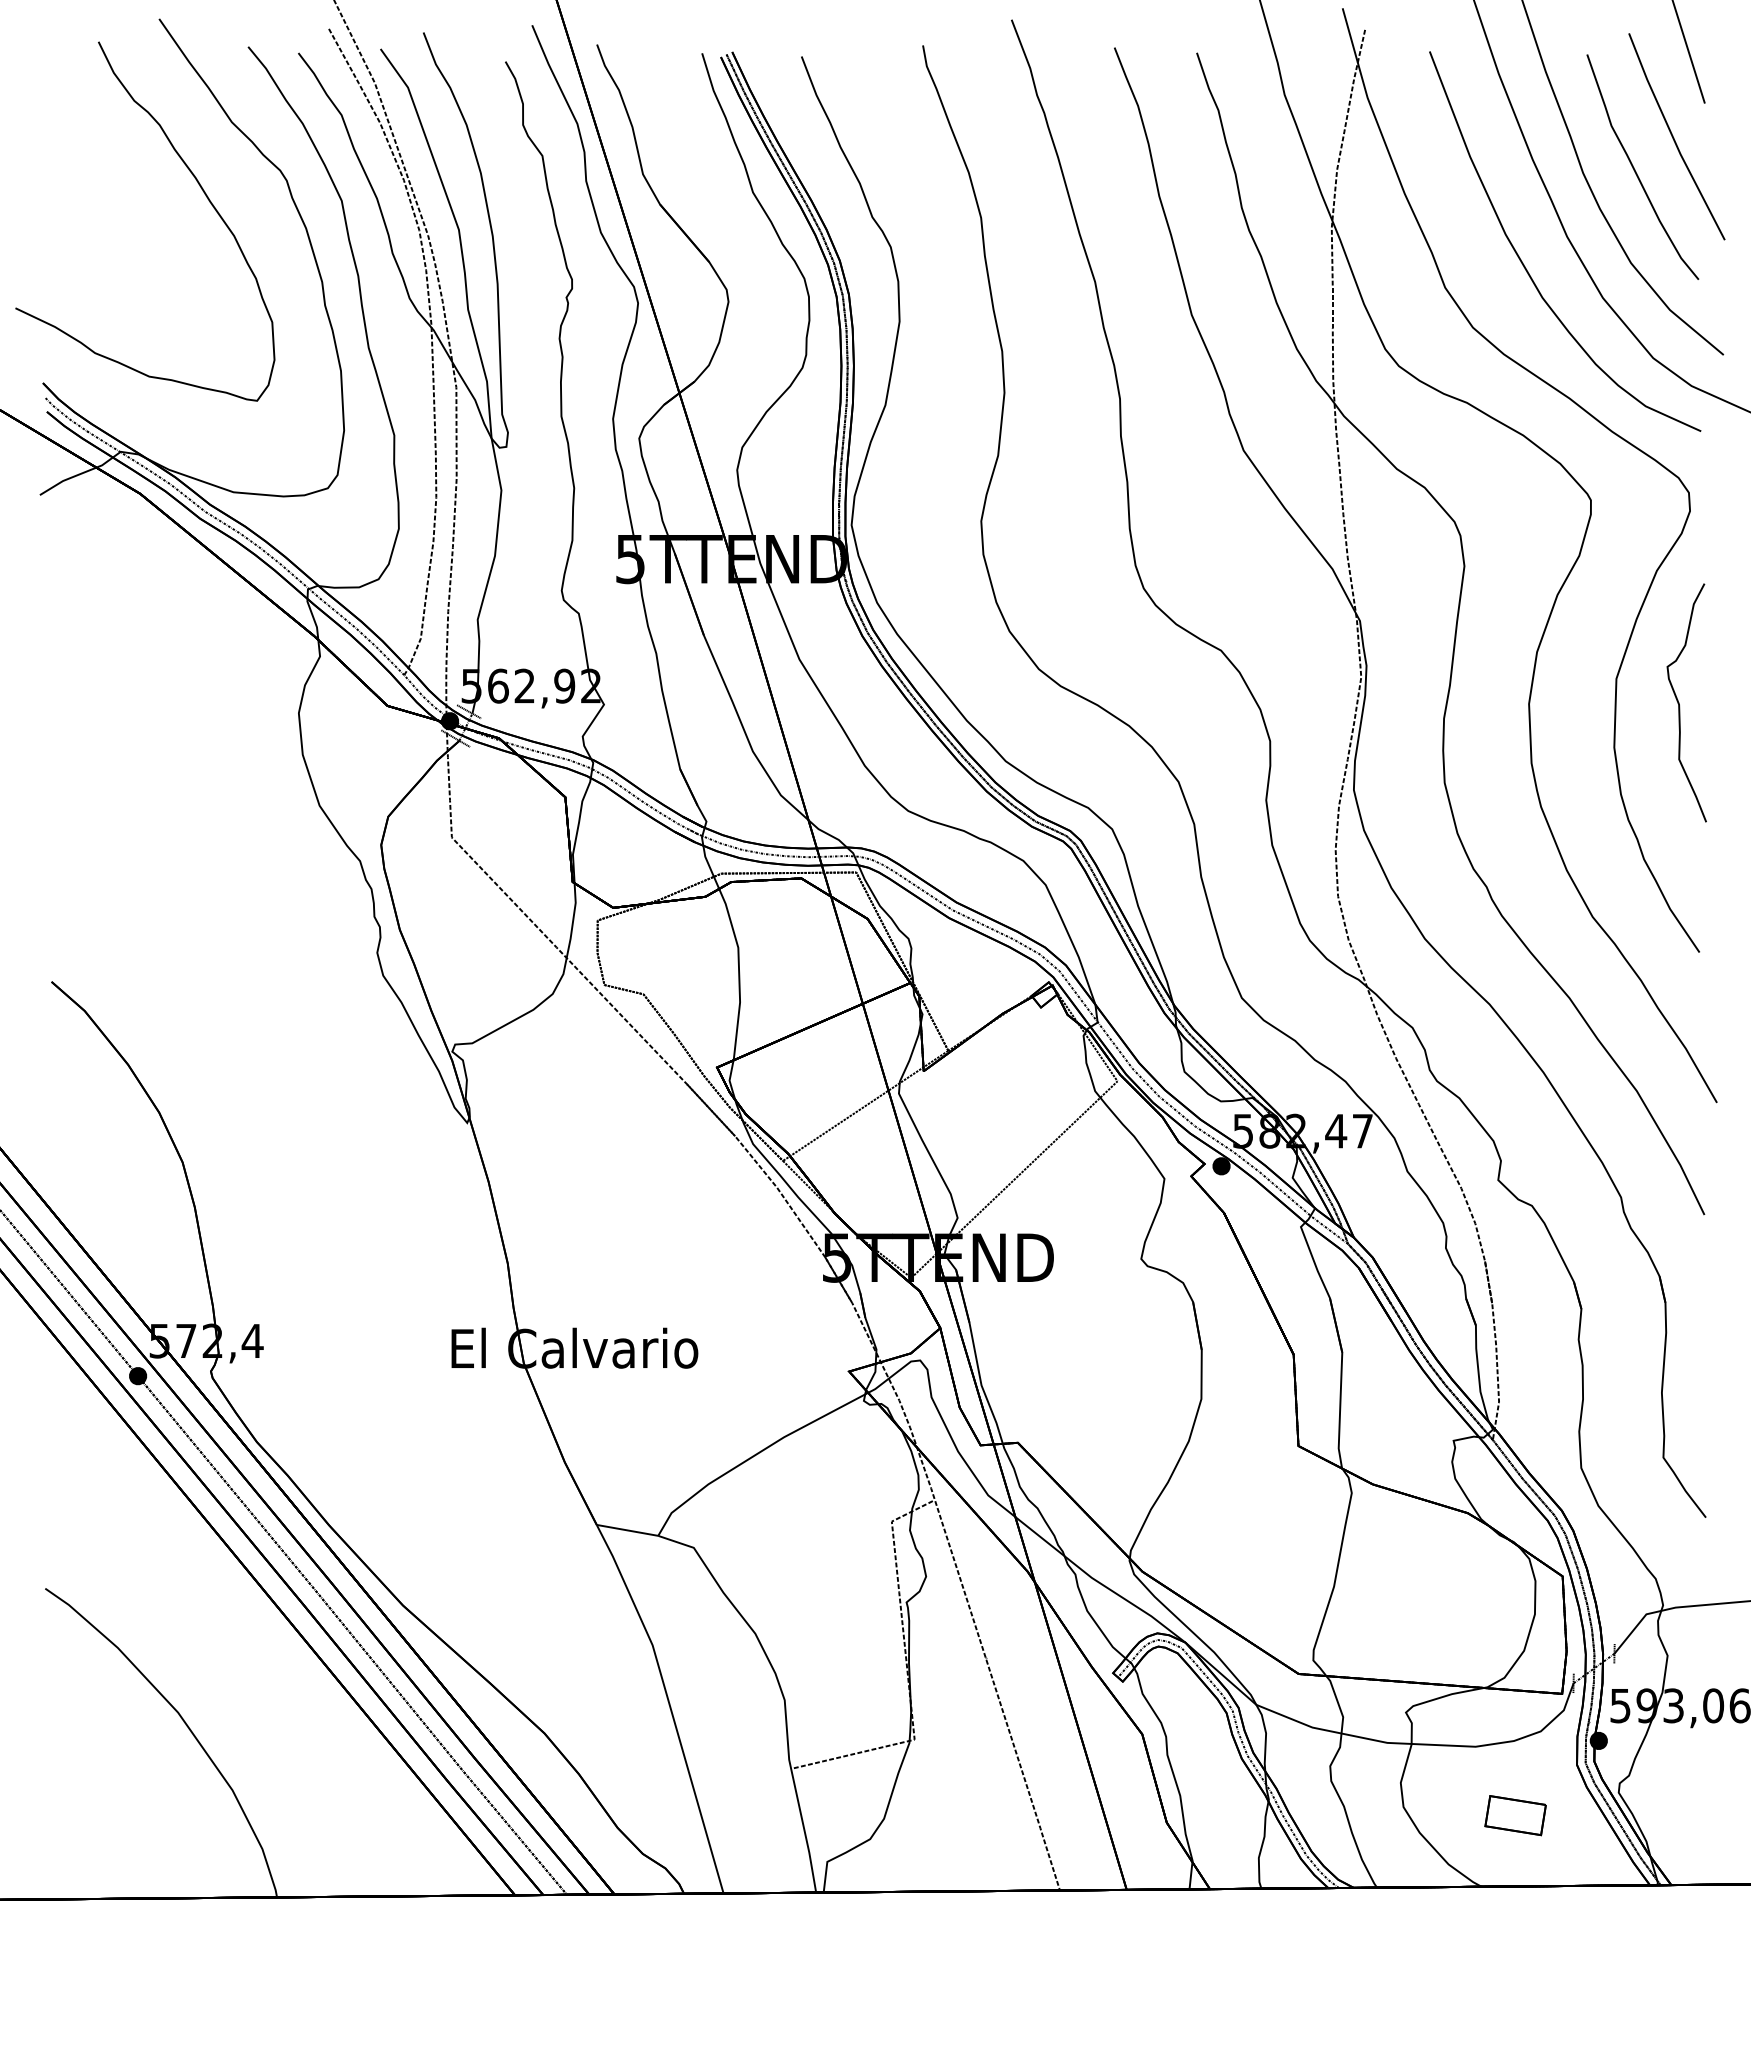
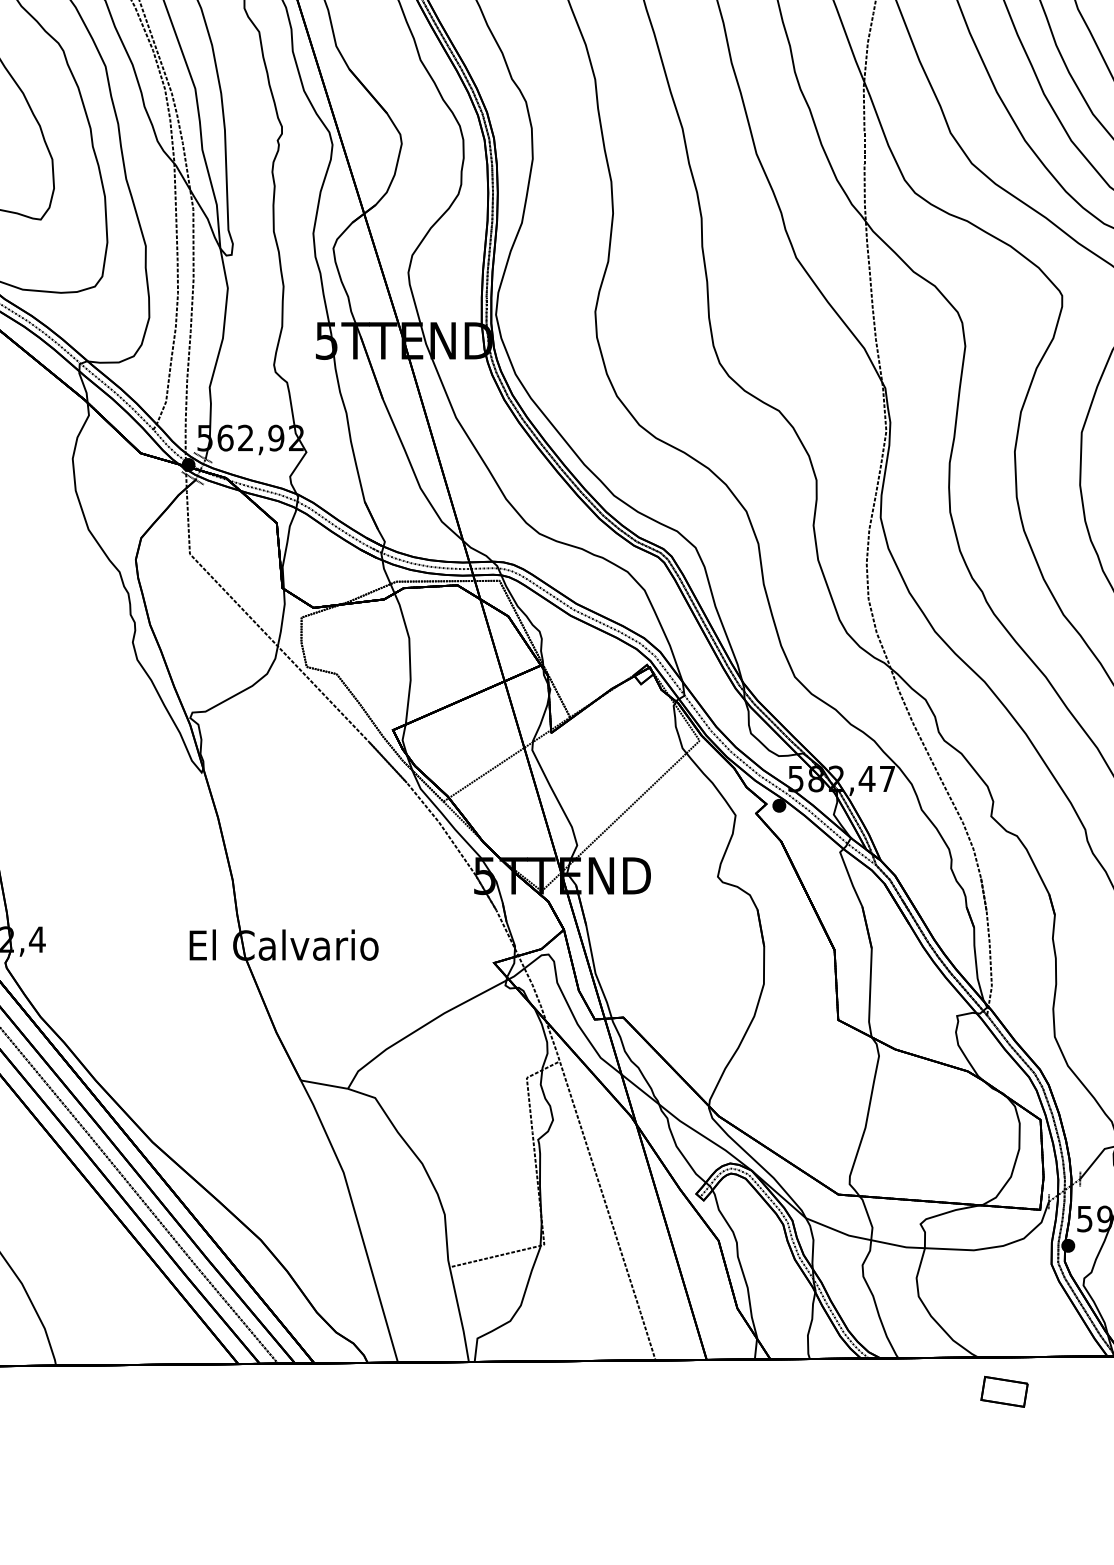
part: (1515, 1815) -> (1004, 1391), moved

